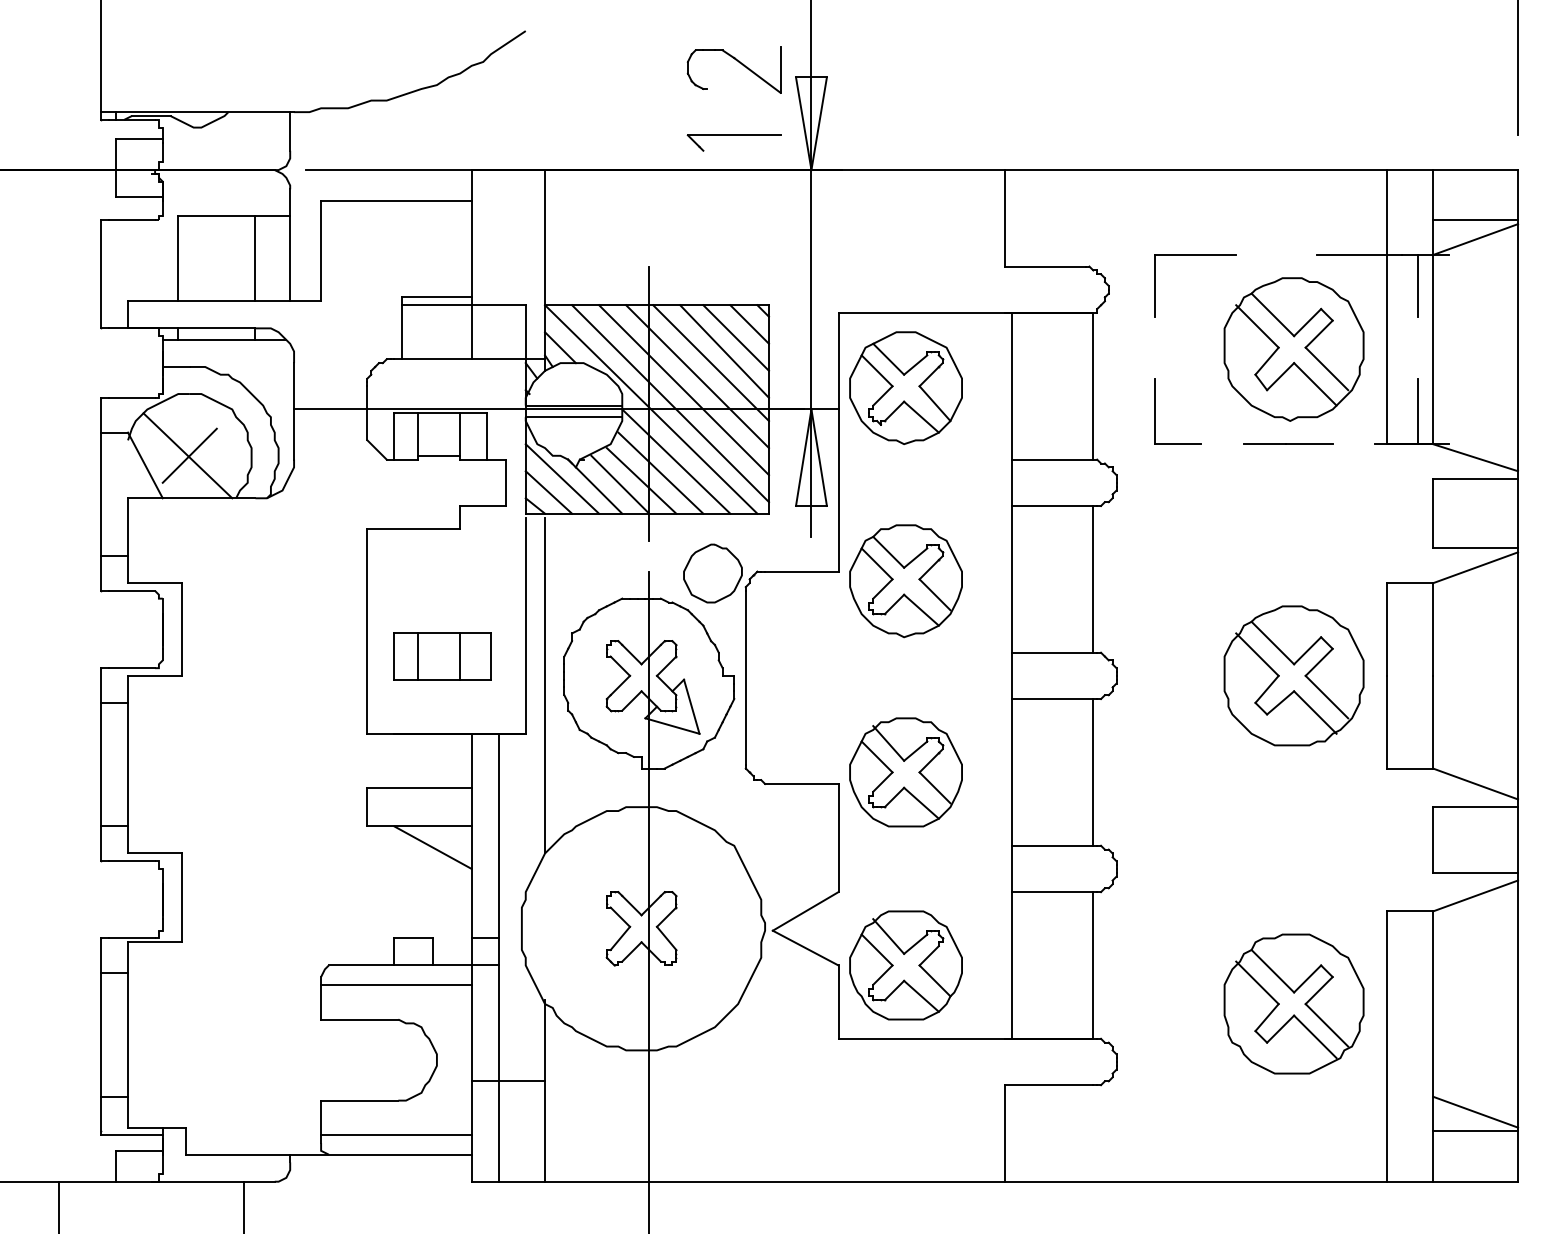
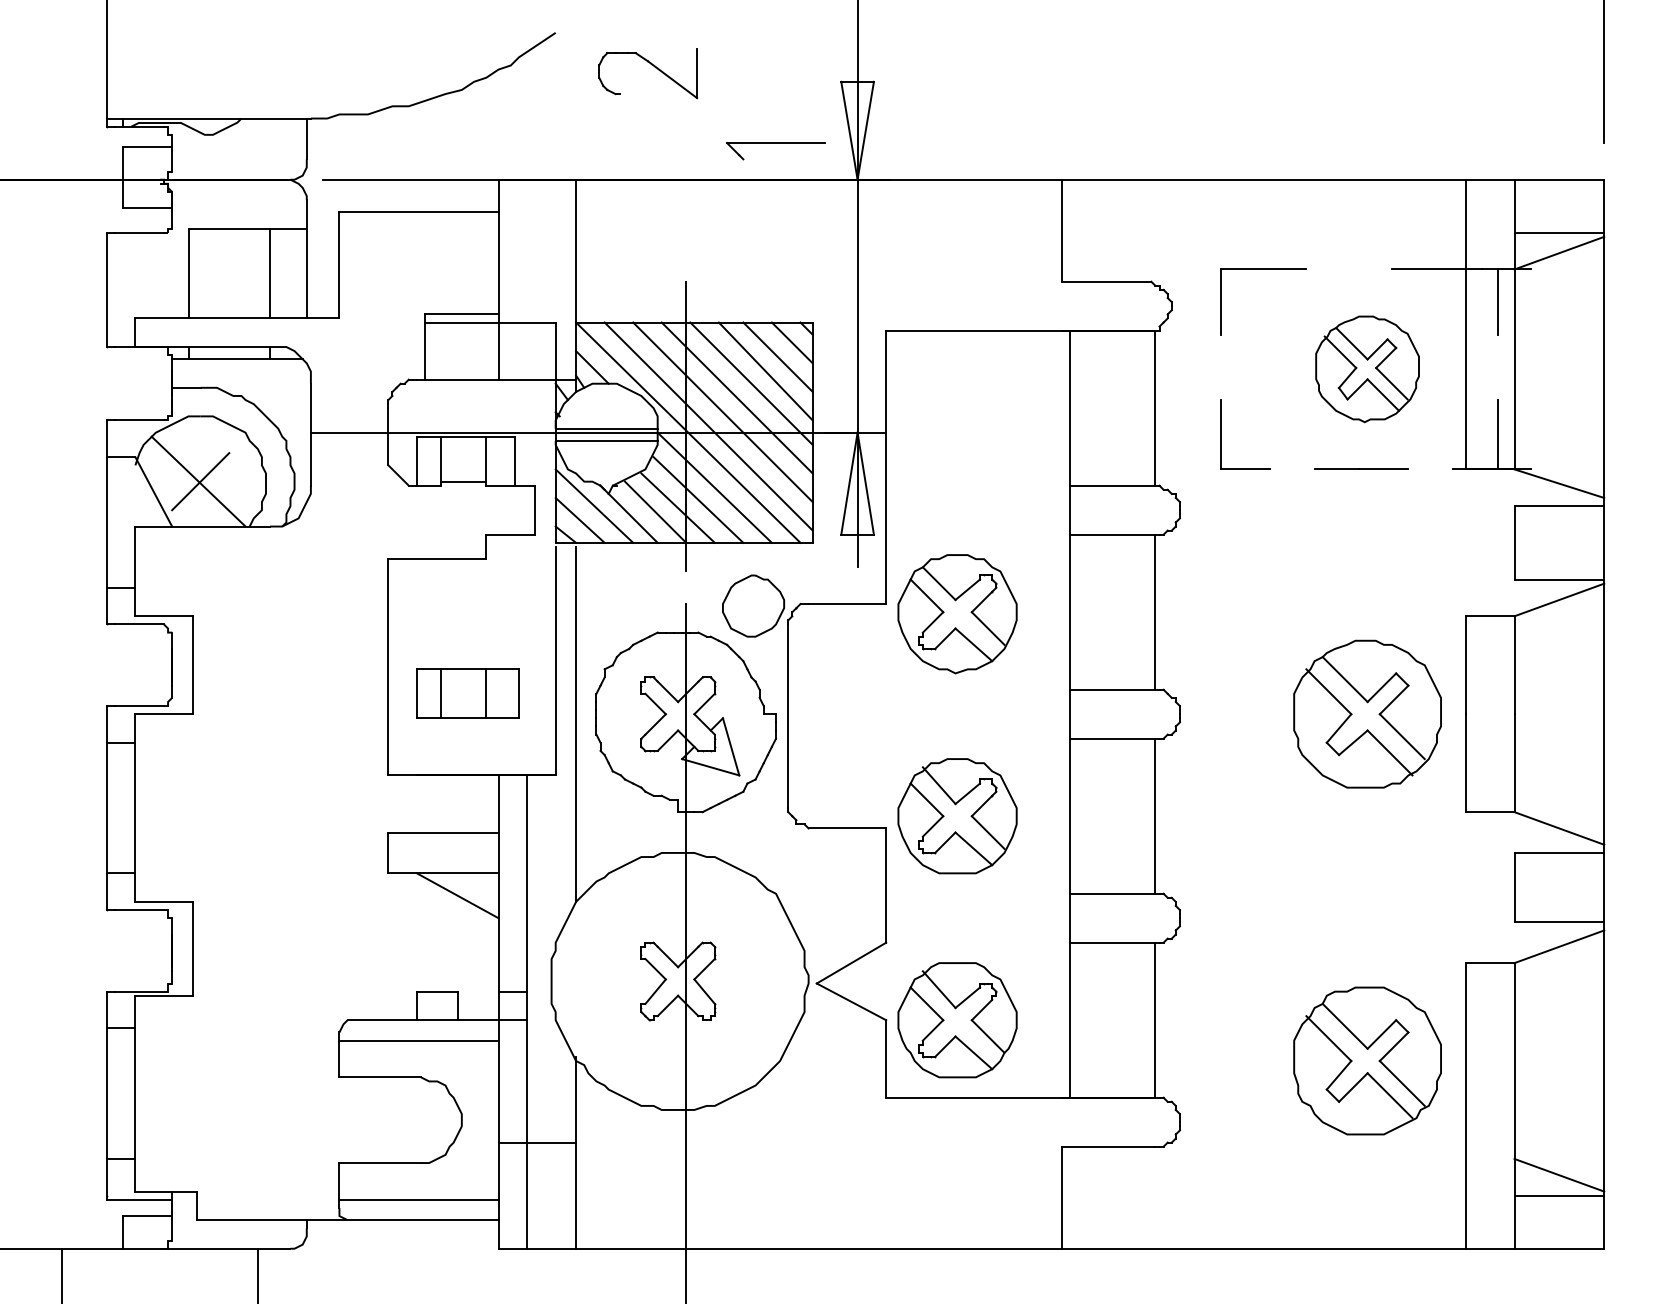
part: (739, 63) -> (653, 67), moved
part: (1293, 349) -> (1366, 369), size x0.7
part: (905, 387) -> (956, 409), removed

